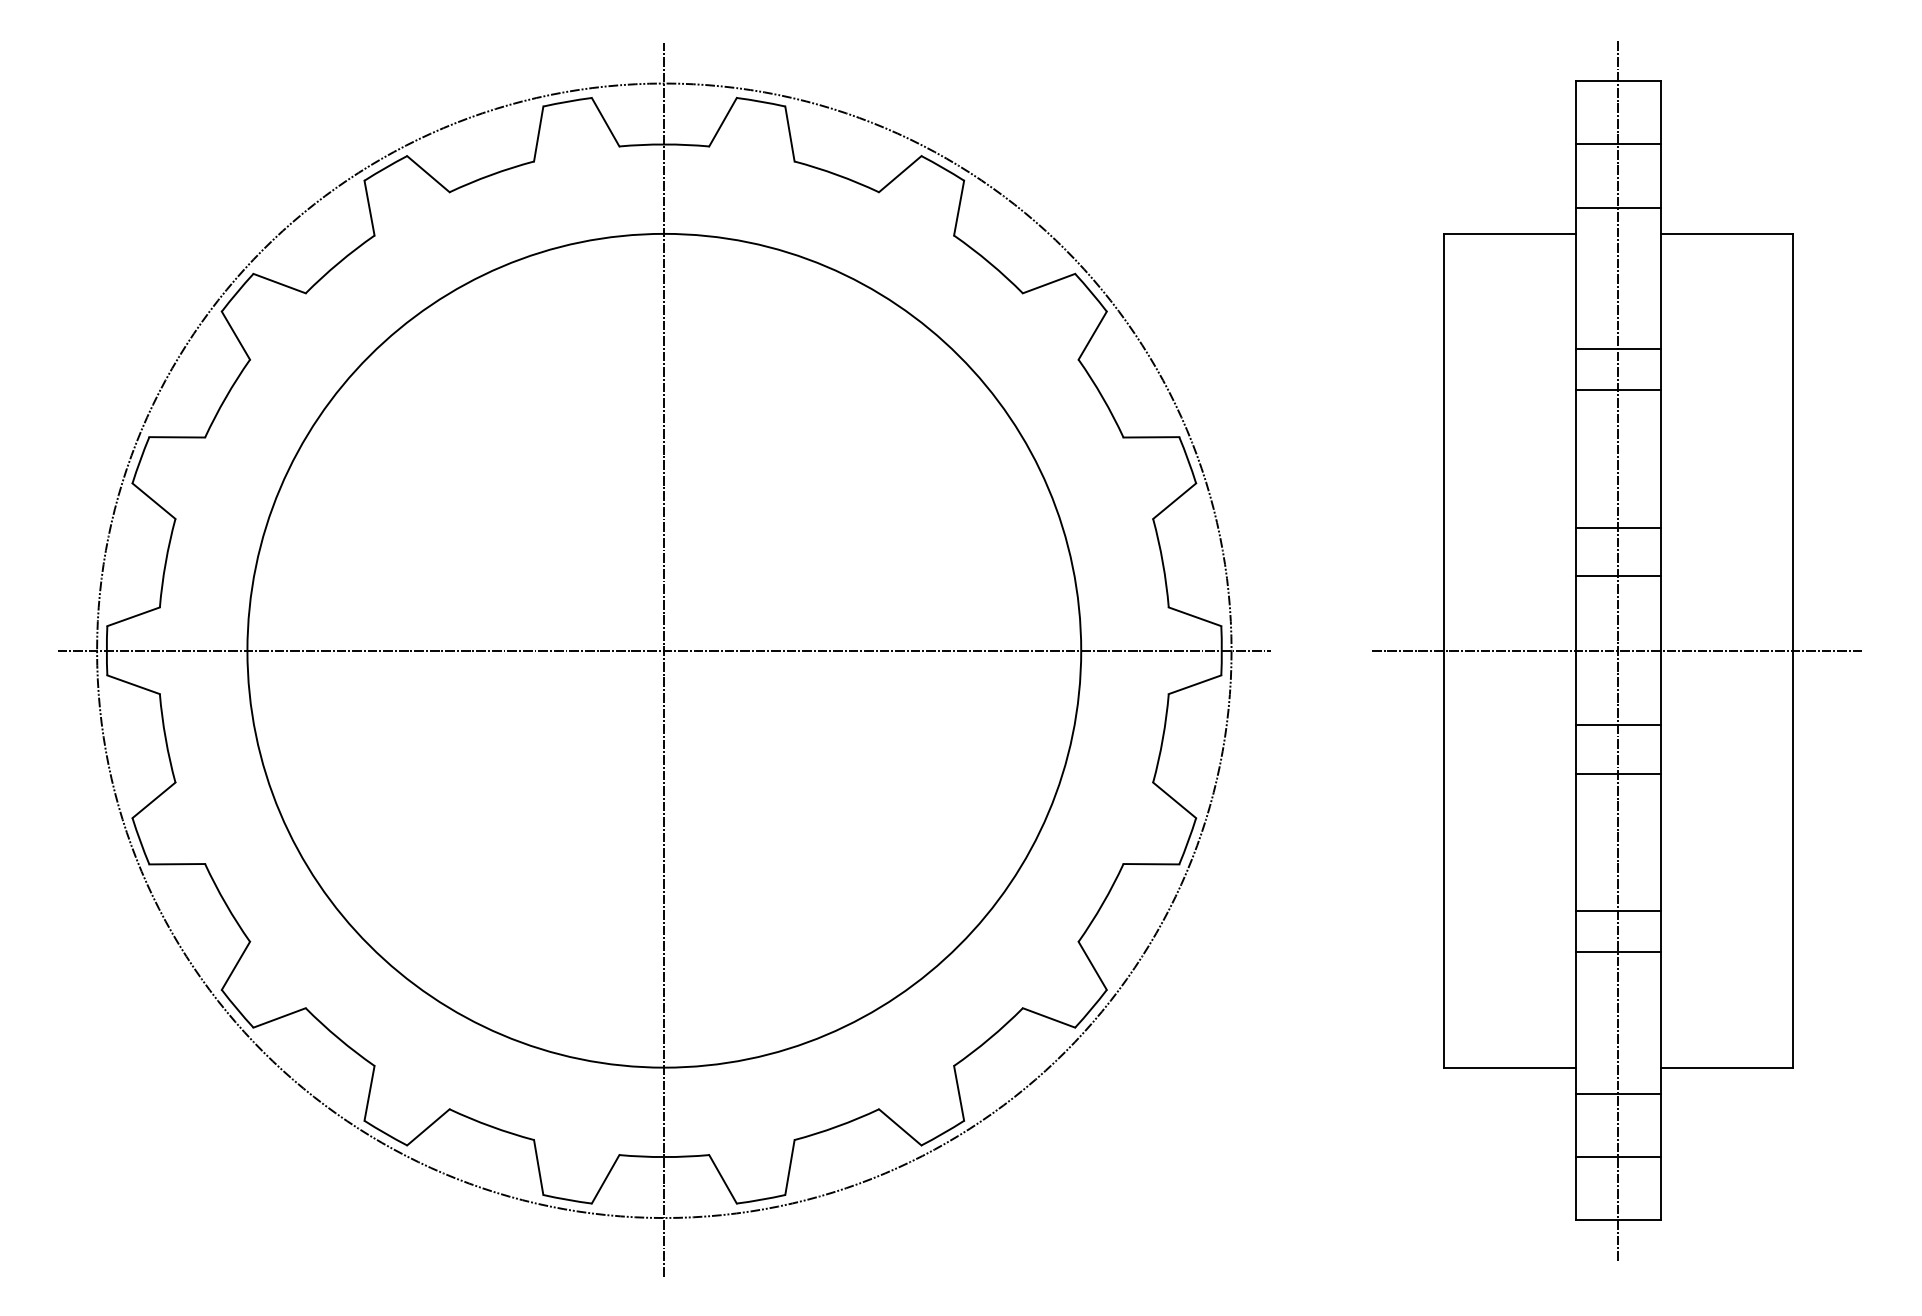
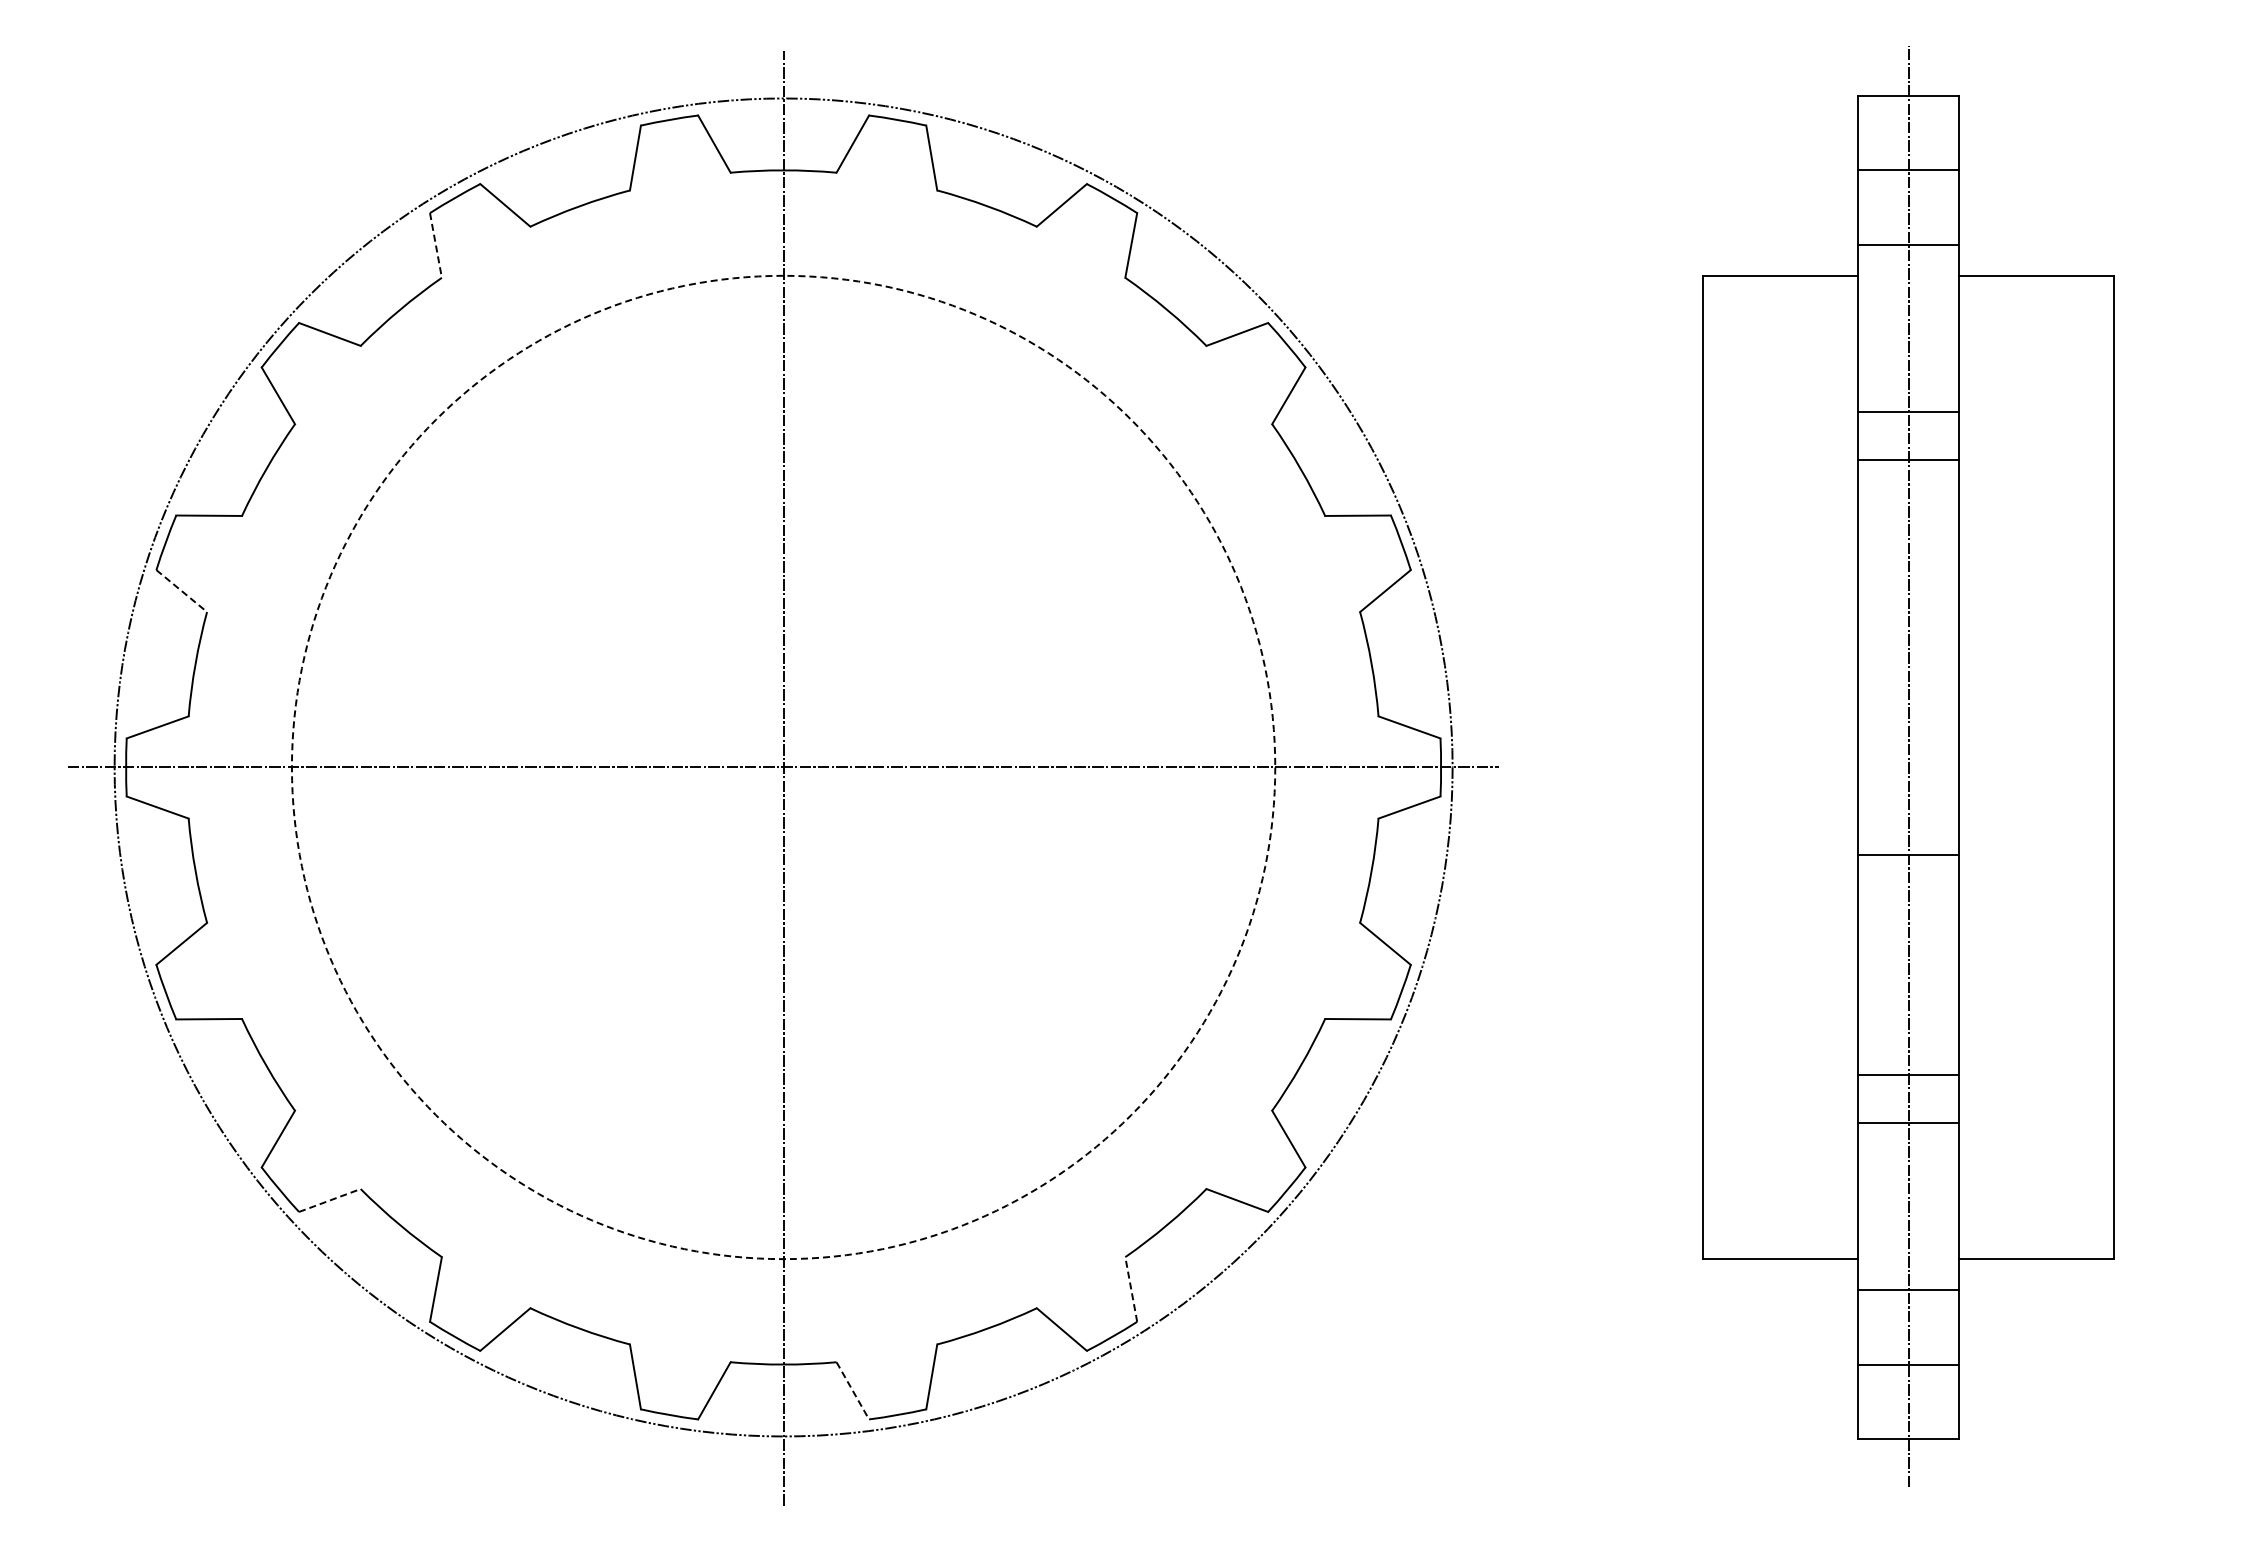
line: (369, 208) -> (435, 245), solid -> dashed
line: (153, 501) -> (181, 591), solid -> dashed
line: (1618, 527) -> (1908, 622), removed
line: (1618, 576) -> (1908, 679), removed
circle: (664, 650) -> (783, 767), solid -> dashed
line: (1618, 650) -> (1908, 767), removed
line: (1618, 773) -> (1908, 912), removed
line: (279, 1017) -> (329, 1200), solid -> dashed
line: (959, 1093) -> (1131, 1289), solid -> dashed
line: (722, 1179) -> (852, 1390), solid -> dashed

